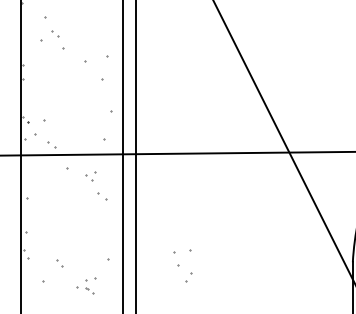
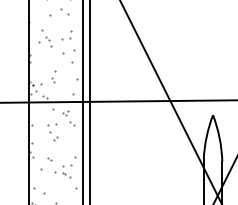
part: (92, 28) -> (66, 35), added
part: (67, 106) -> (53, 76), added
part: (183, 265) -> (52, 132), moved
part: (86, 286) -> (63, 171), size x1.67

